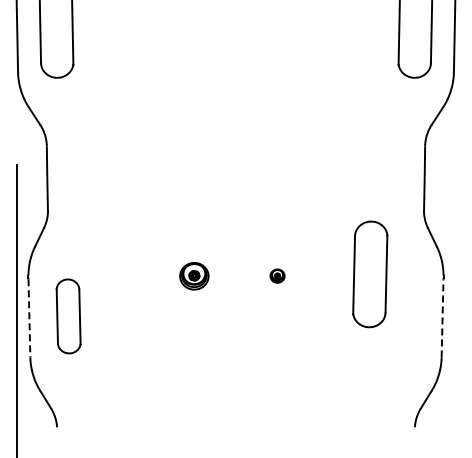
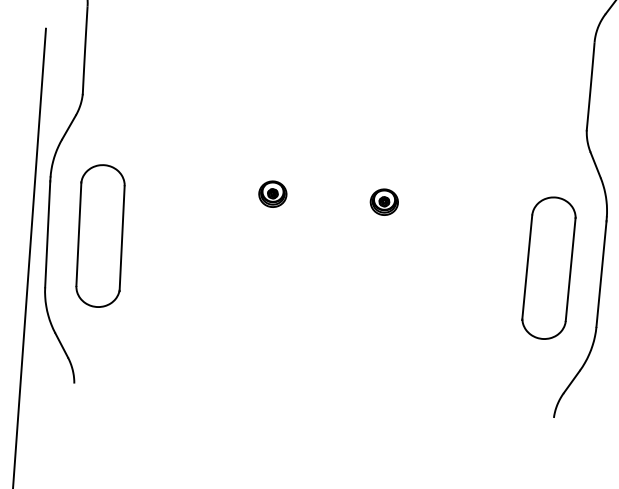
part: (370, 274) -> (549, 268), moved
part: (194, 275) -> (273, 193), size x0.71
part: (277, 275) -> (384, 201), size x1.43
part: (68, 316) -> (100, 236), size x1.43
line: (442, 317) -> (601, 273), dashed -> solid
line: (29, 318) -> (47, 235), dashed -> solid

